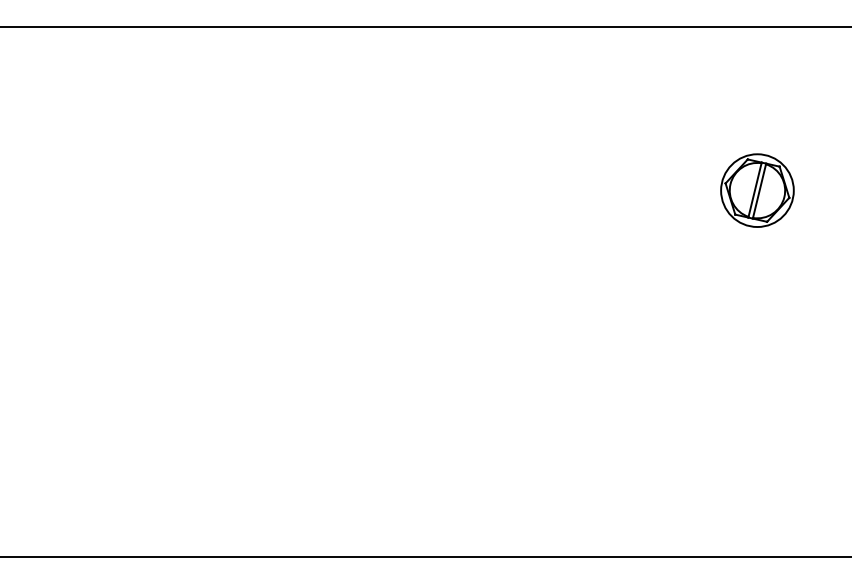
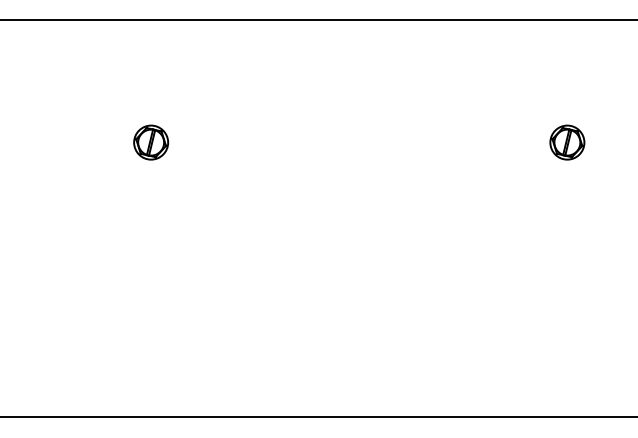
part: (202, 190) -> (151, 142), added
part: (757, 190) -> (567, 142), size x0.62

